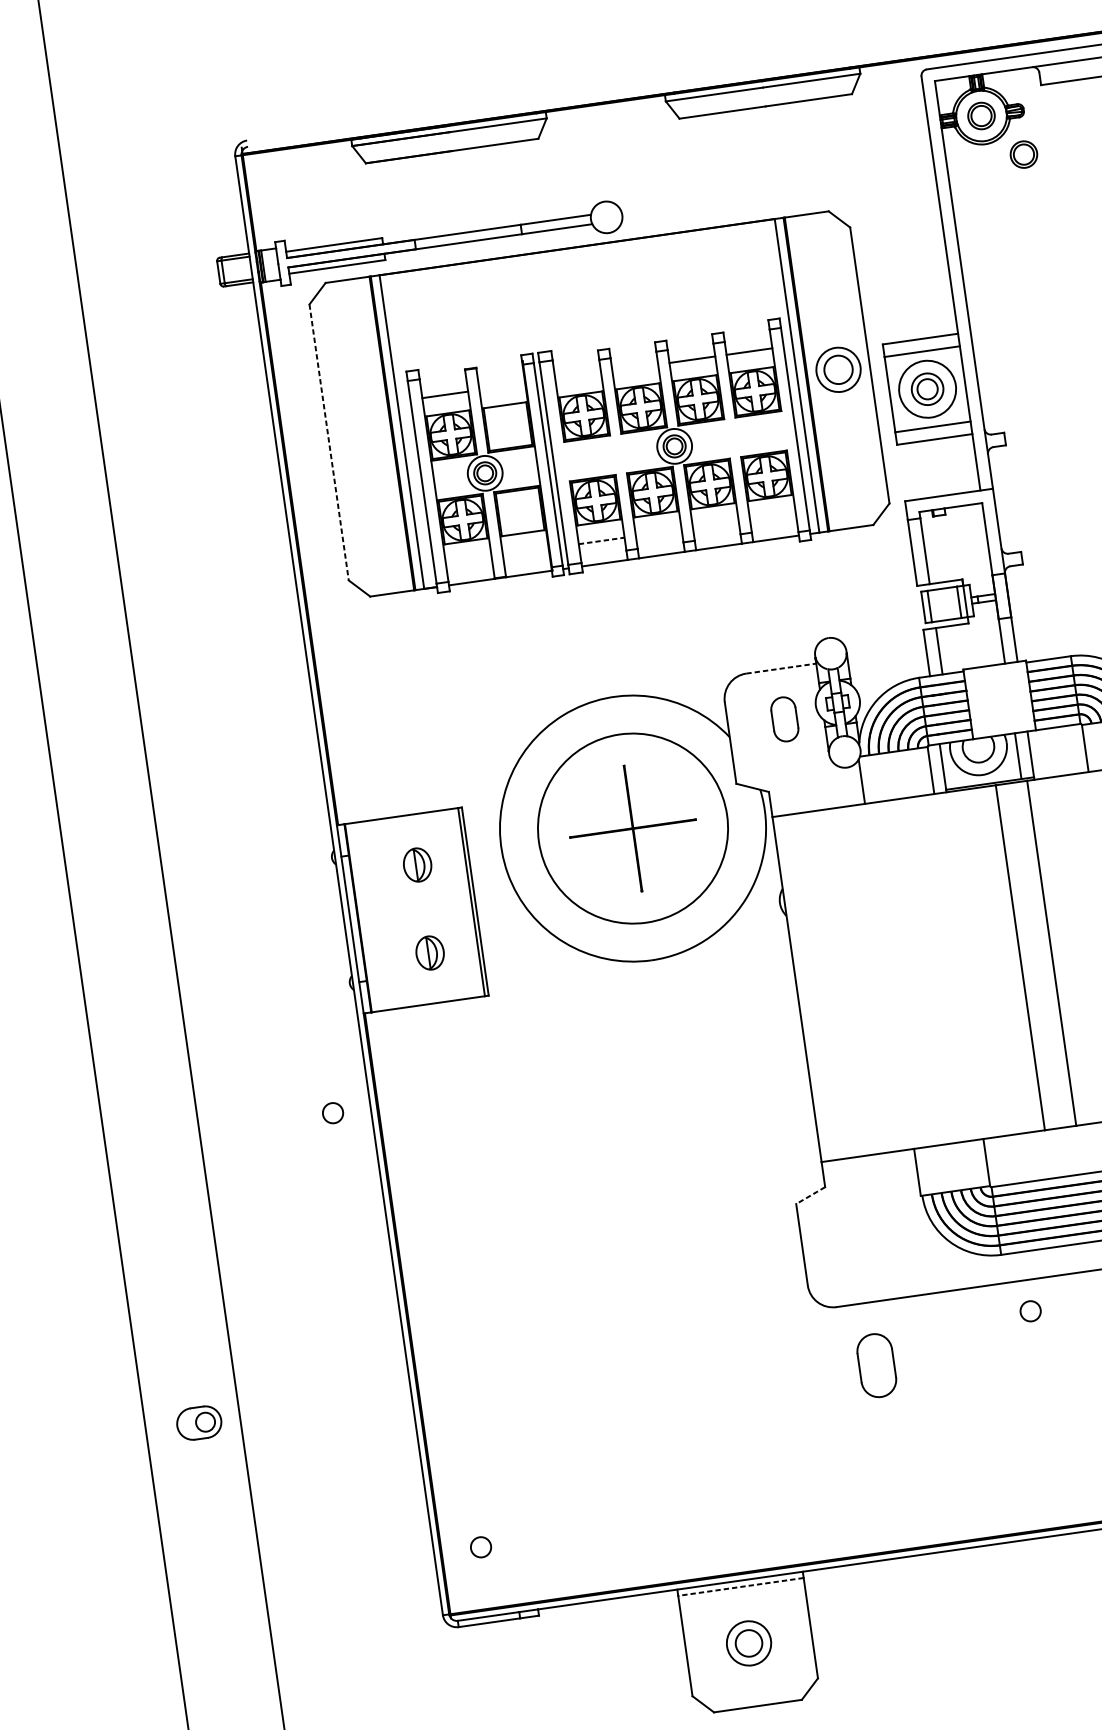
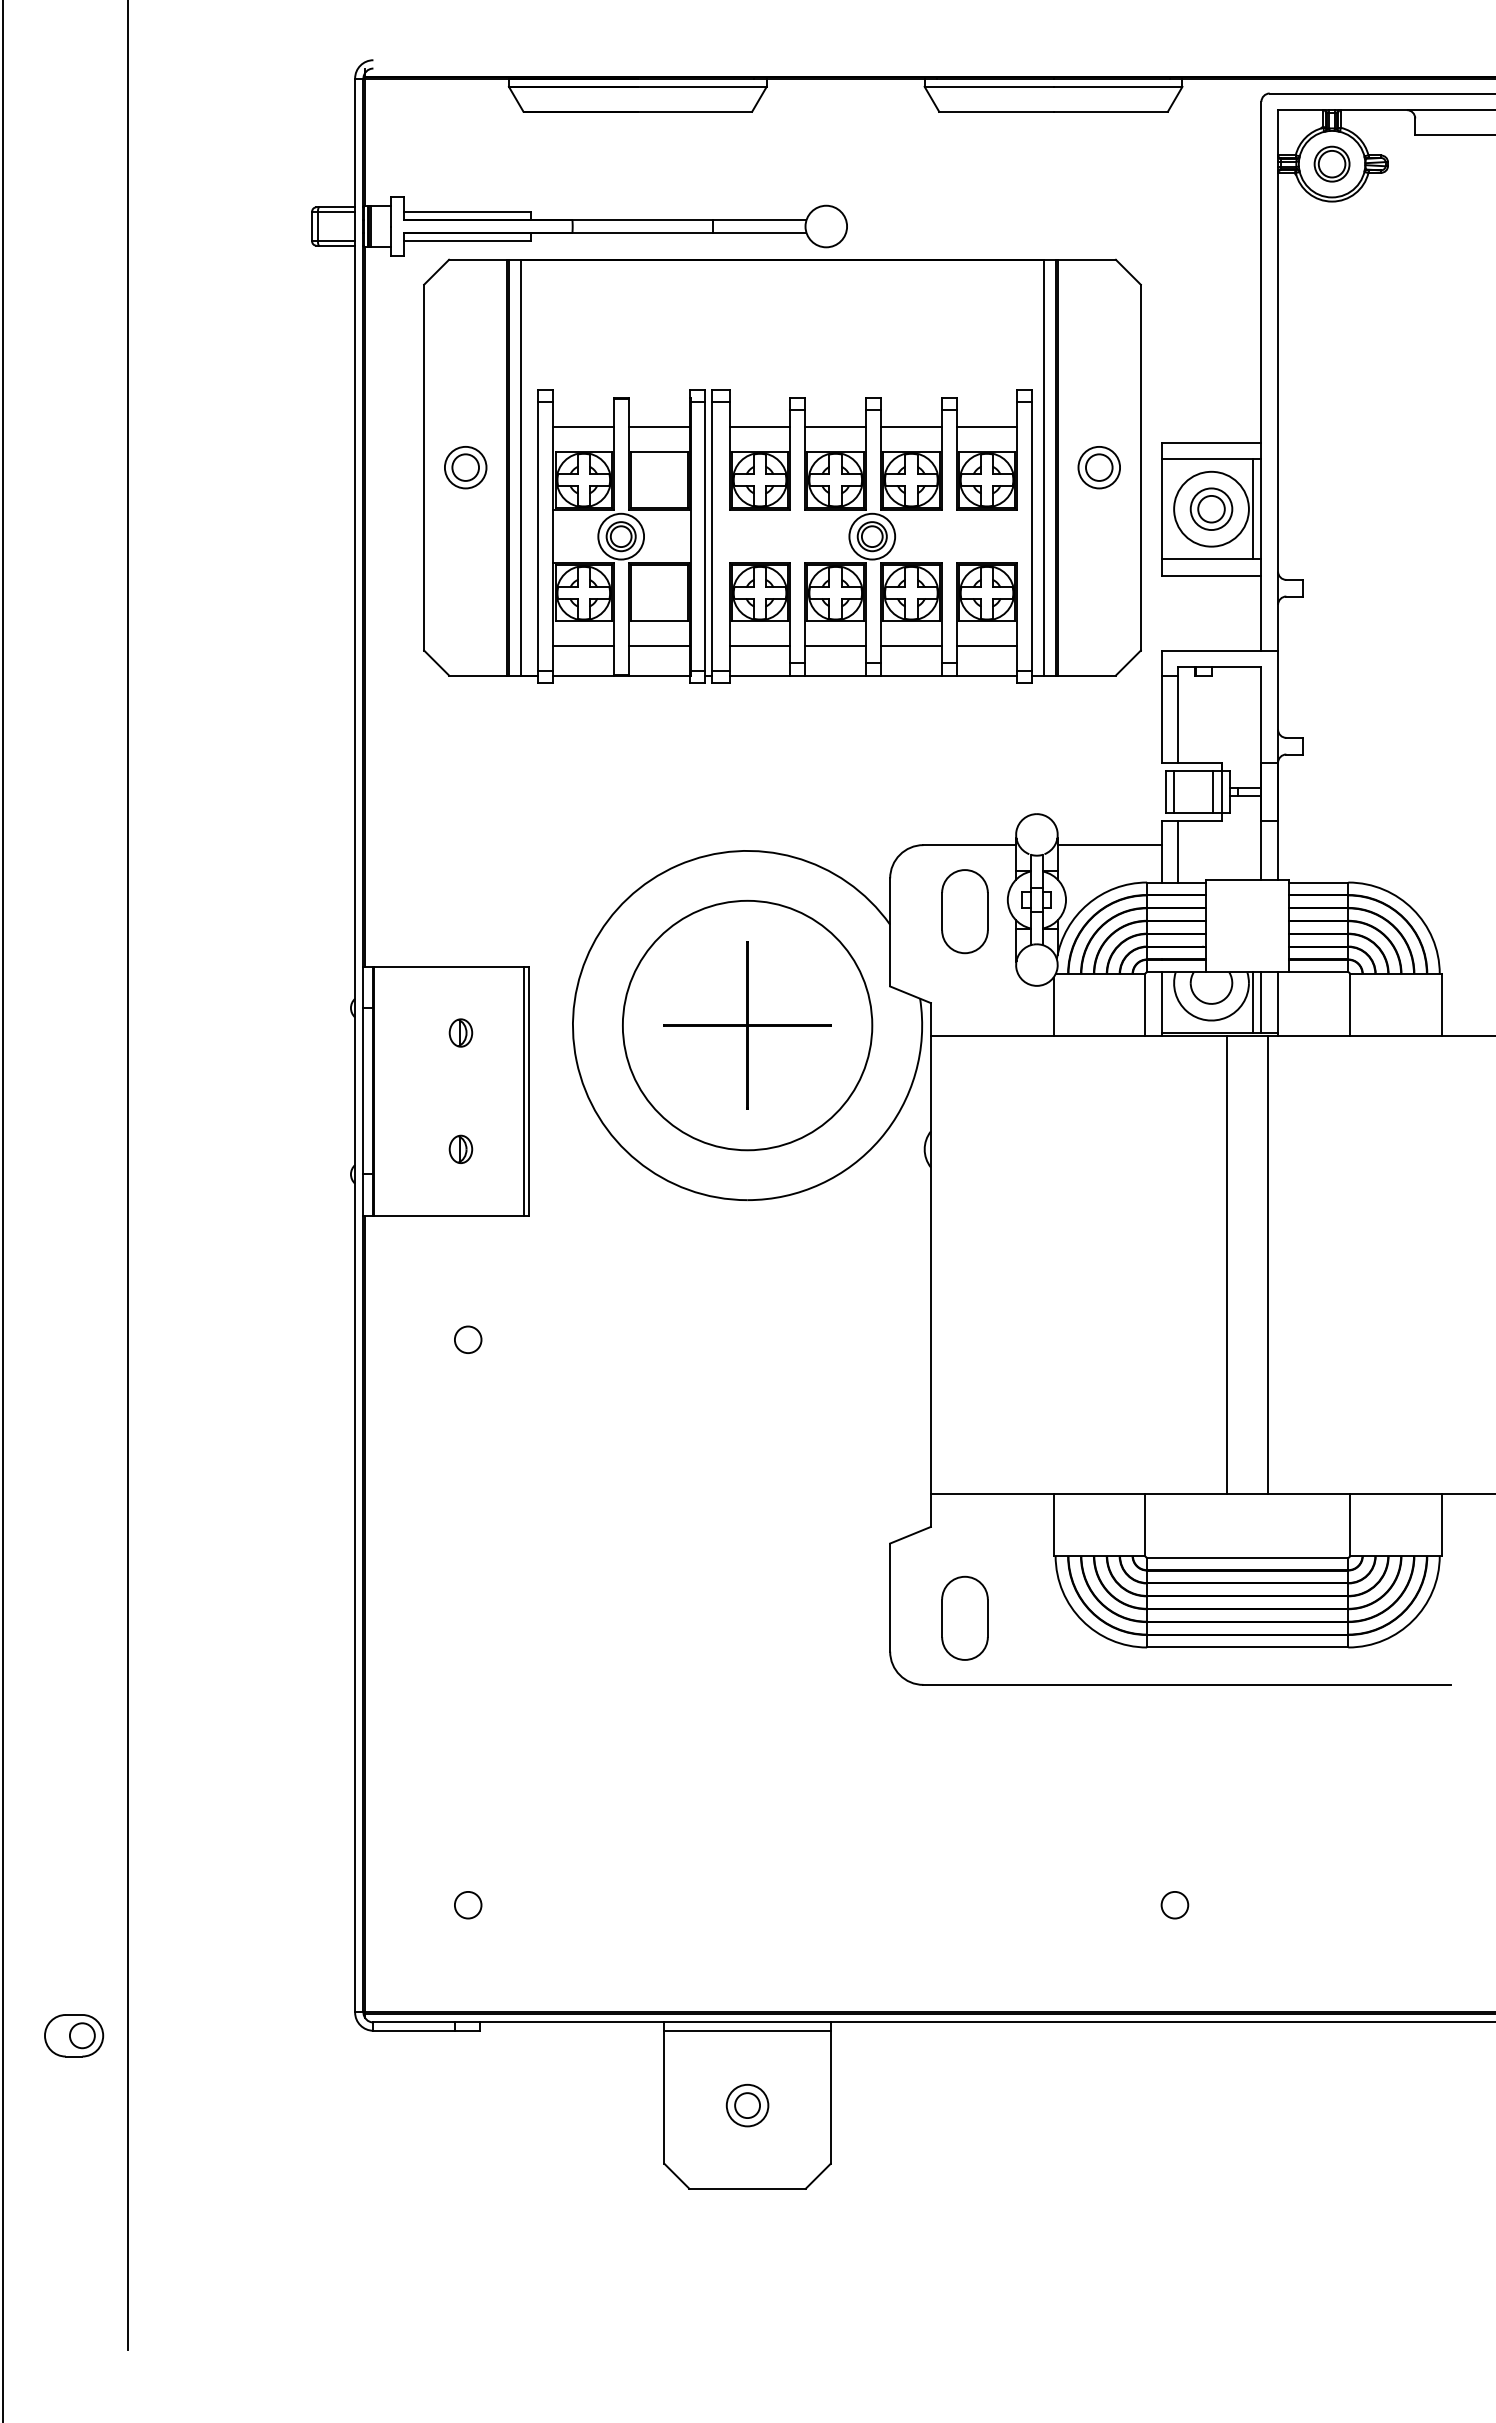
part: (1023, 154) -> (1379, 221), removed
line: (635, 367) -> (835, 427), added
part: (837, 369) -> (1098, 467), size x0.71
line: (577, 376) -> (759, 427), added
line: (959, 384) -> (1253, 509), added
line: (502, 386) -> (659, 427), added
part: (360, 437) -> (465, 467), added
line: (329, 442) -> (424, 467), dashed -> solid
line: (772, 516) -> (986, 646), added
line: (716, 525) -> (911, 646), added
line: (658, 533) -> (835, 646), added
line: (602, 541) -> (760, 646), dashed -> solid
line: (525, 552) -> (659, 646), added
line: (468, 560) -> (583, 646), added
line: (886, 653) -> (1109, 845), added
line: (781, 668) -> (970, 845), dashed -> solid
part: (784, 719) -> (964, 911), size x1.43
line: (1012, 756) -> (1253, 1002), added
part: (417, 864) -> (460, 1032), size x0.62
part: (429, 952) -> (460, 1148), size x0.62
circle: (333, 1112) -> (468, 1339), moved
line: (810, 1195) -> (910, 1535), dashed -> solid
circle: (1030, 1311) -> (1174, 1905), moved
part: (876, 1365) -> (964, 1617), moved
part: (199, 1422) -> (74, 2035), moved
circle: (481, 1547) -> (468, 1905), moved
line: (740, 1586) -> (747, 2030), dashed -> solid
part: (748, 1643) -> (747, 2105), size x0.71

